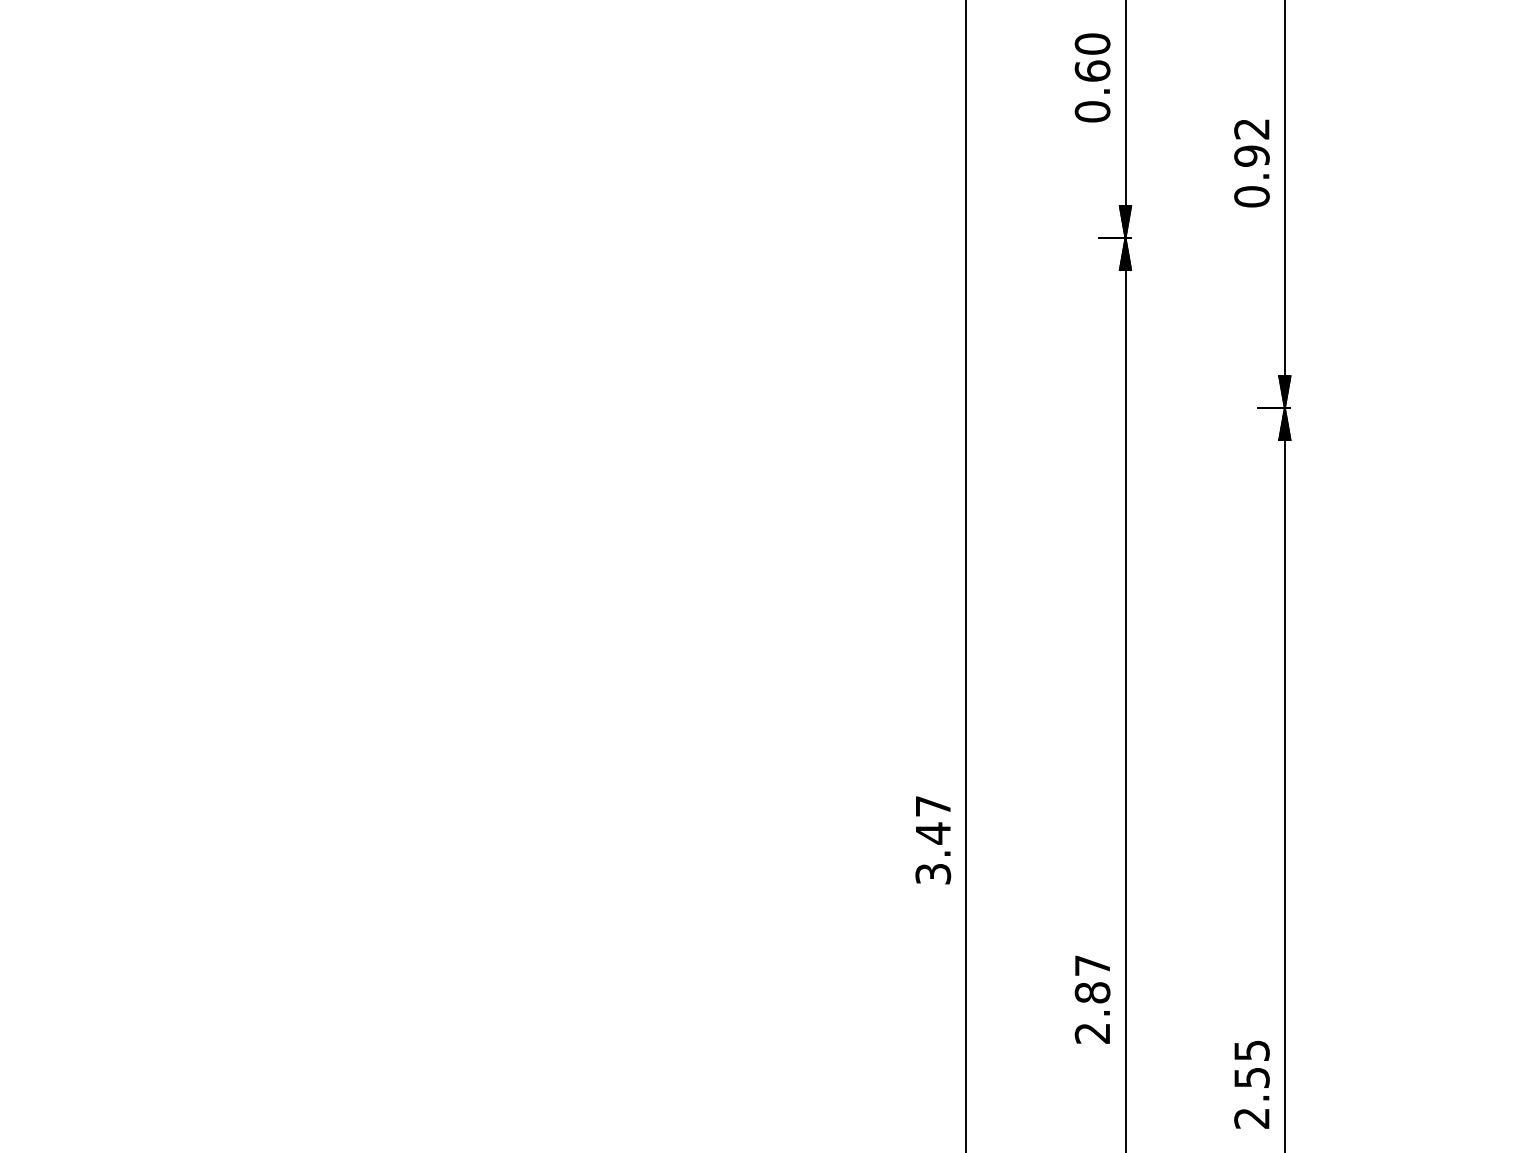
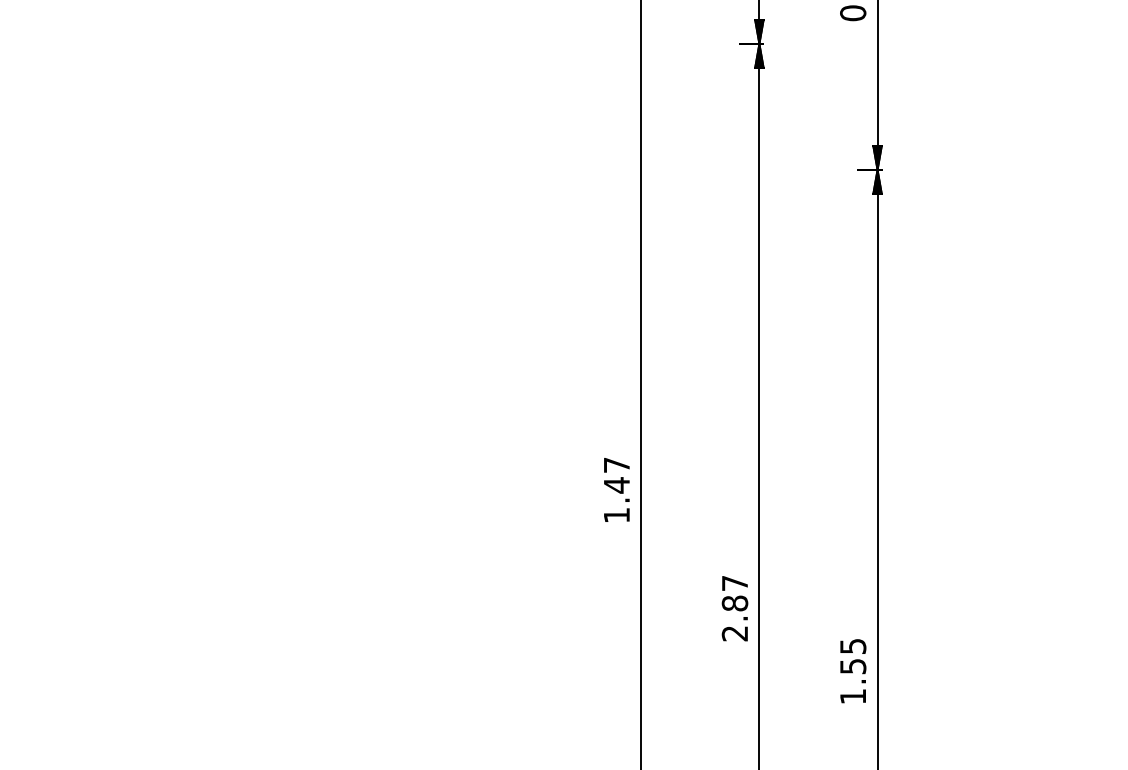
text: (933, 874) -> (617, 515), 3.47 -> 1.47
text: (1251, 1118) -> (852, 696), 2.55 -> 1.55

